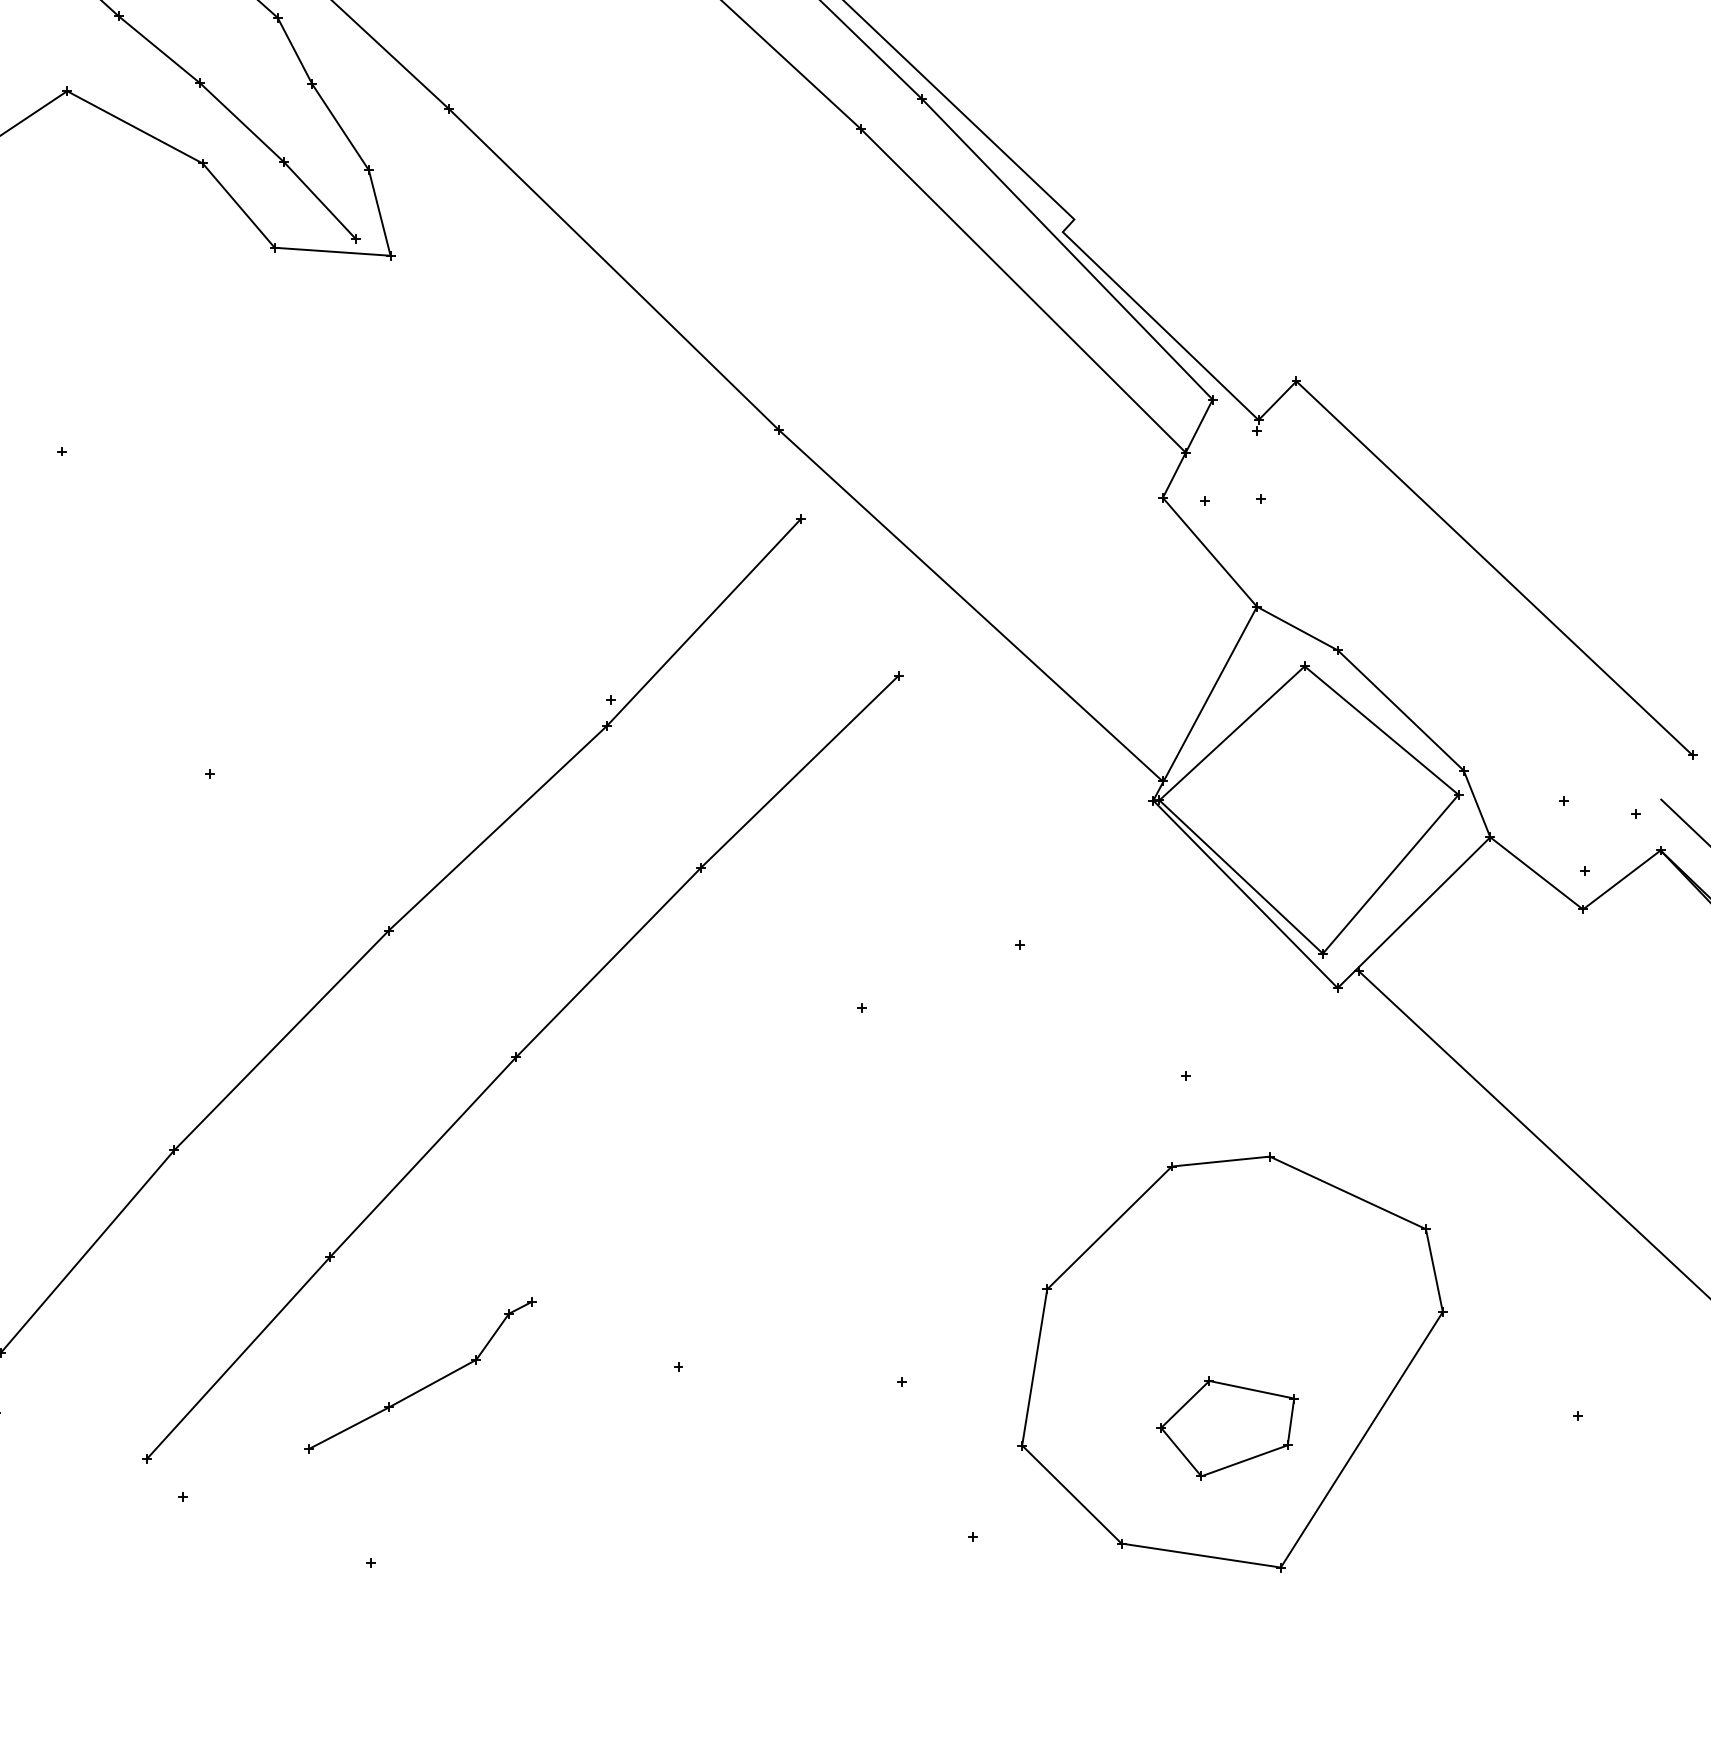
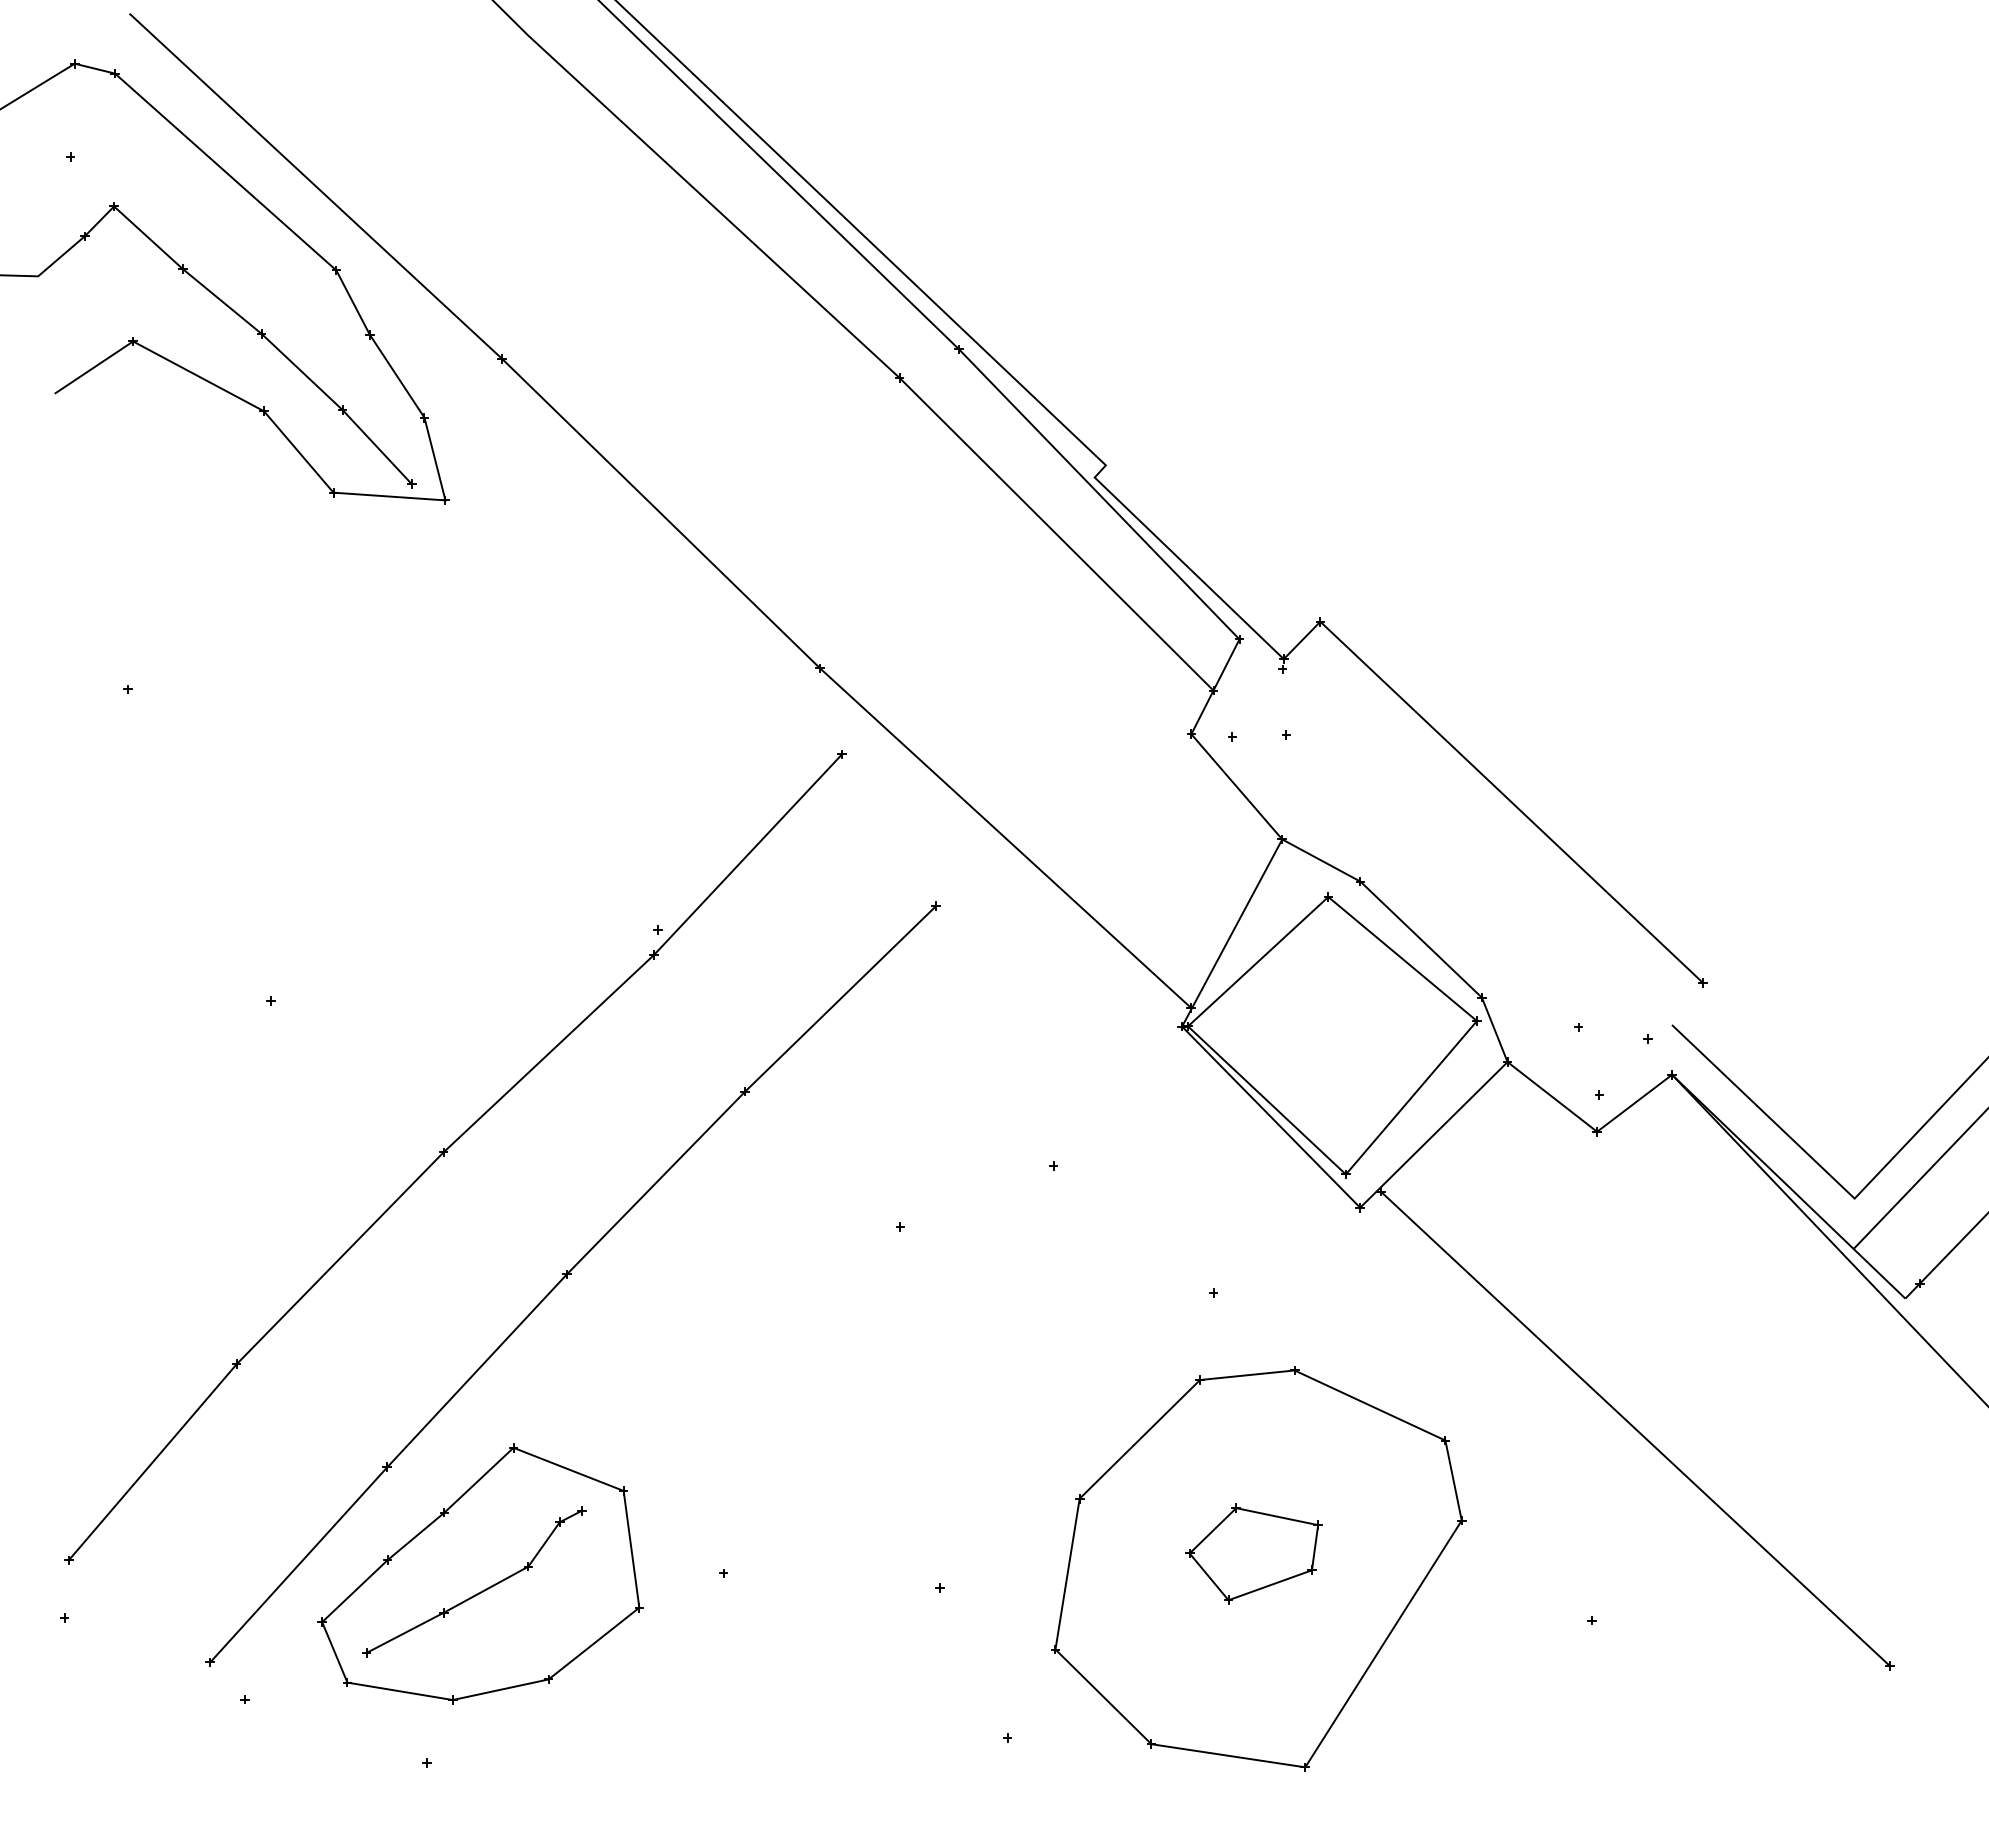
part: (426, 1366) -> (480, 1573), added
part: (1227, 1427) -> (1253, 1553), moved

